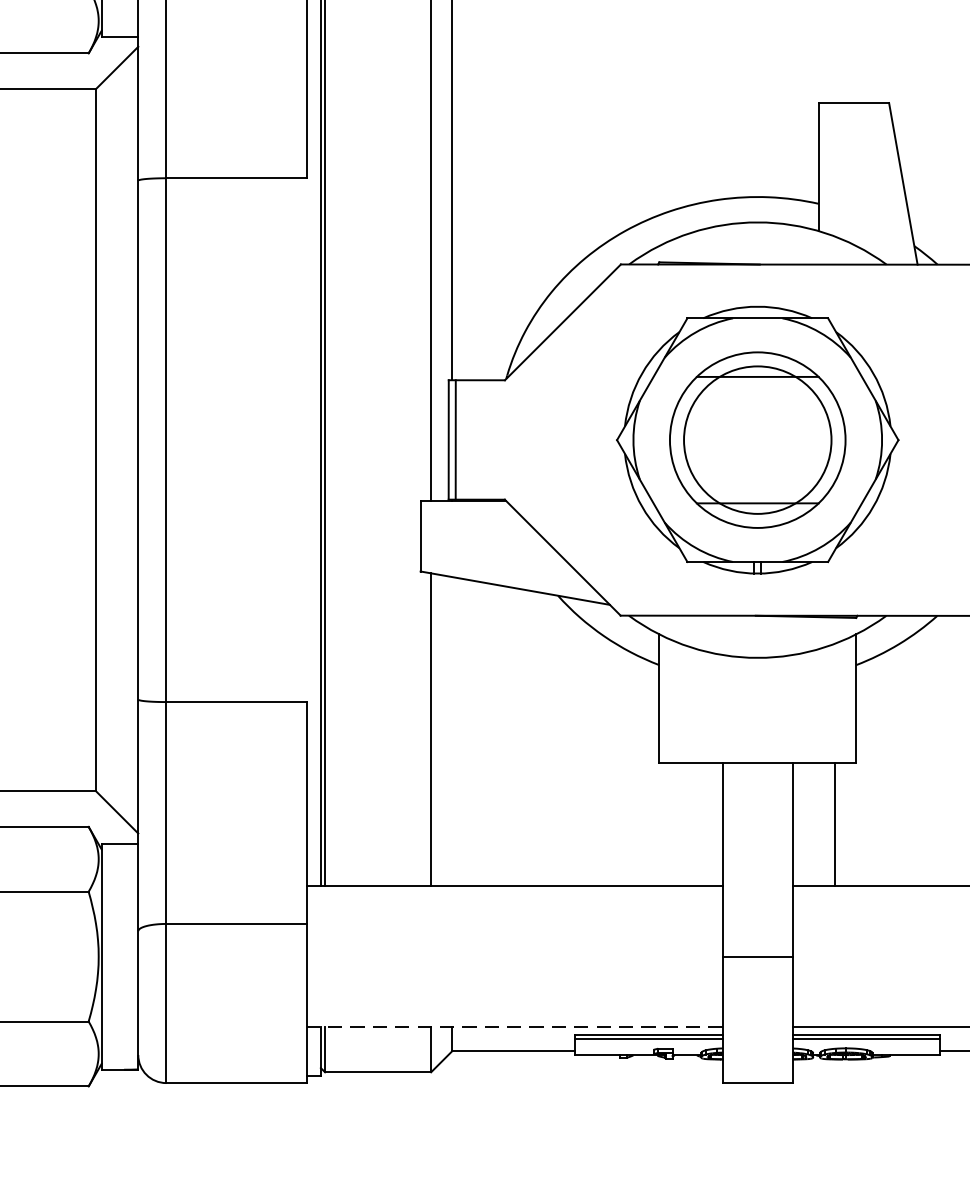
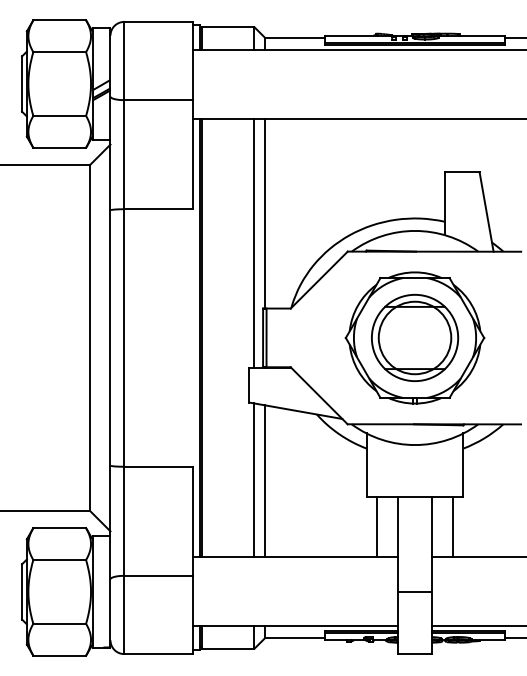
line: (451, 732) -> (264, 481), added
line: (681, 823) -> (377, 526), added
line: (514, 1027) -> (295, 626), dashed -> solid

